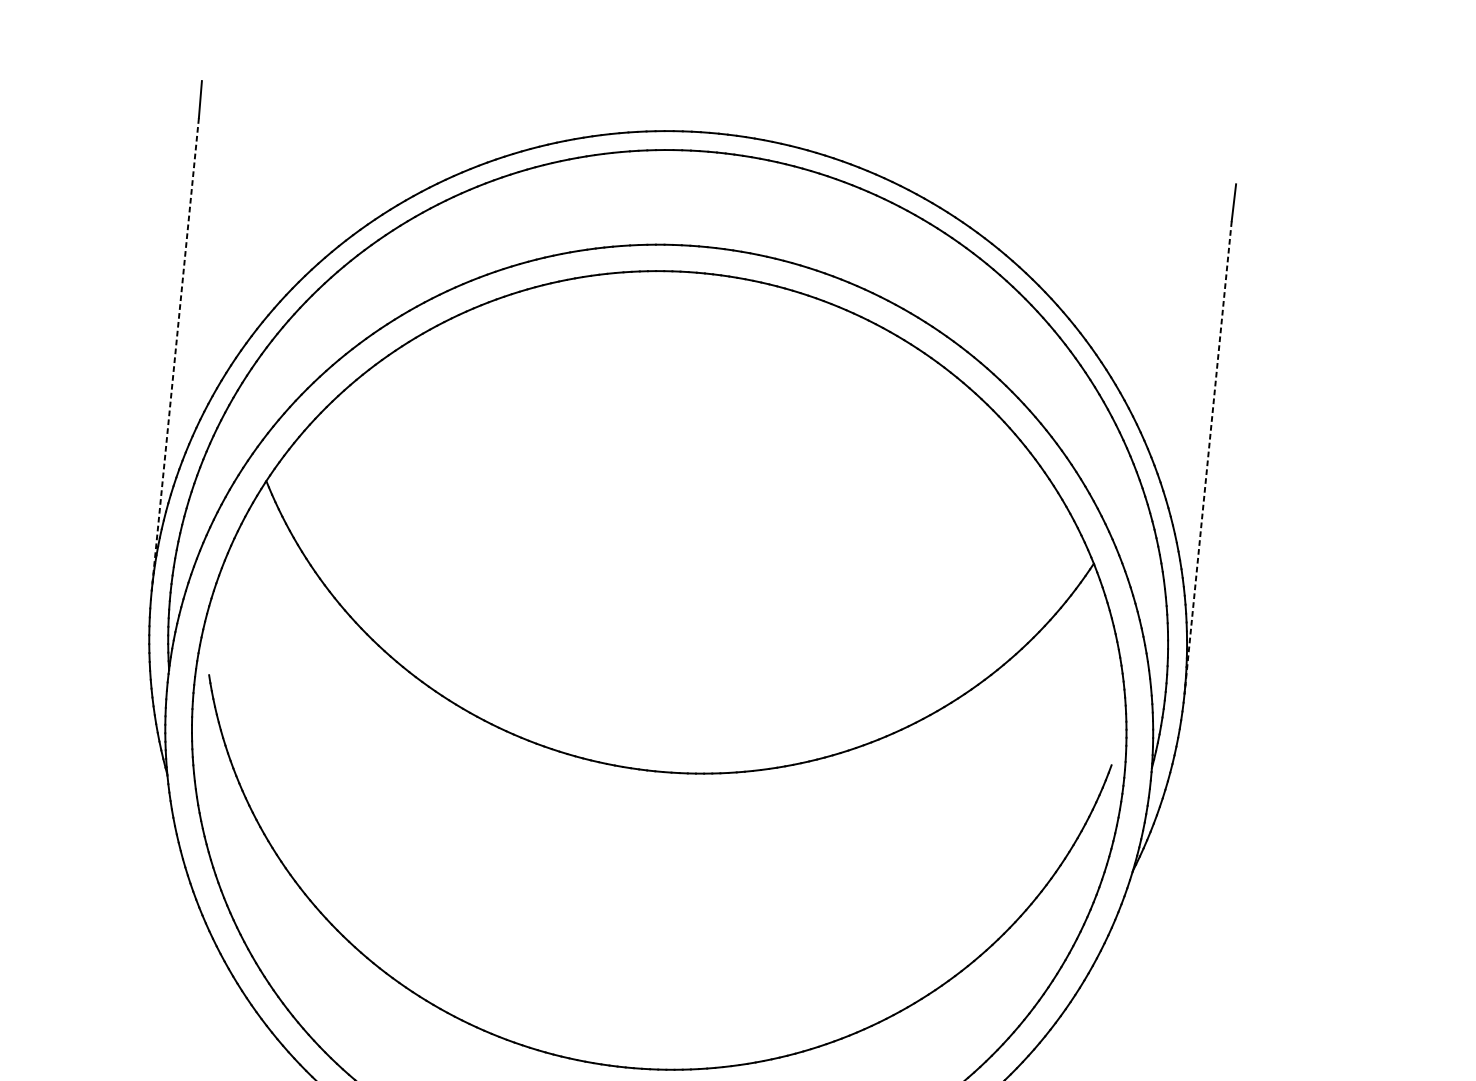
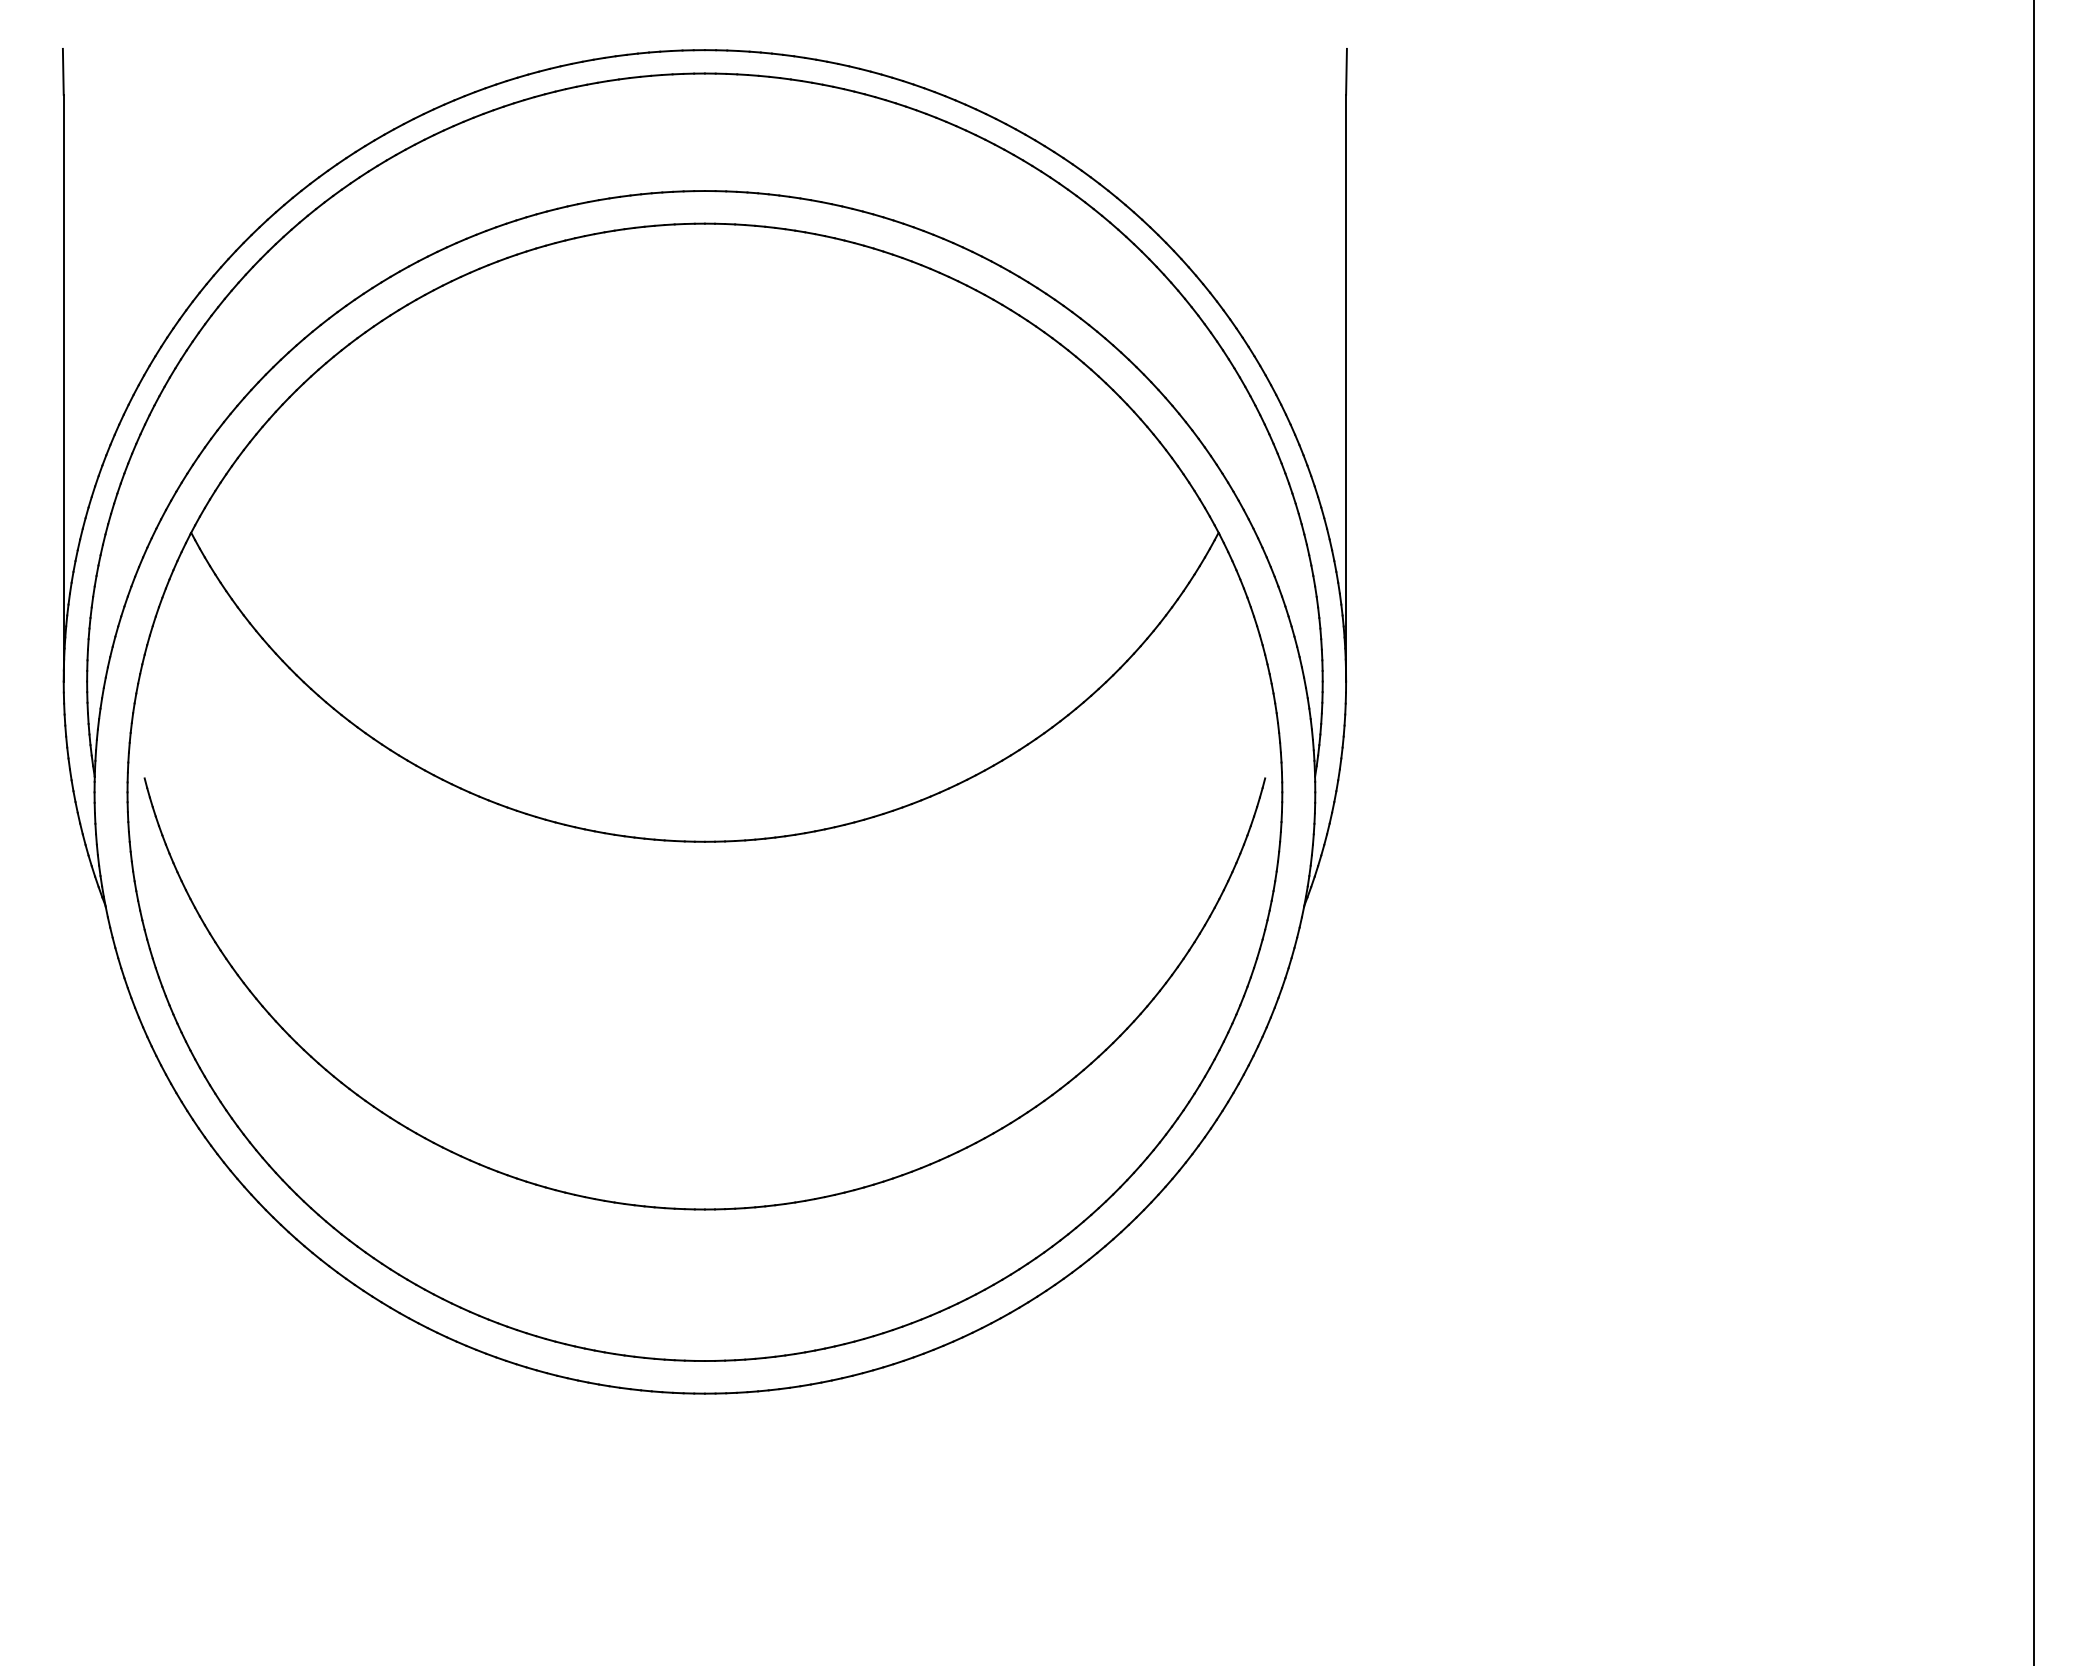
line: (175, 354) -> (63, 388), dashed -> solid
line: (1208, 457) -> (1346, 388), dashed -> solid

